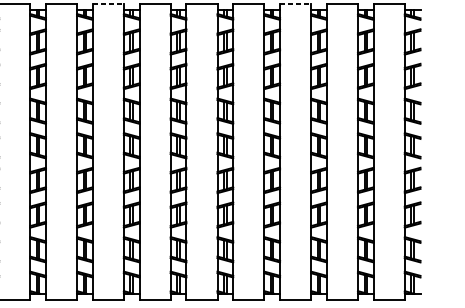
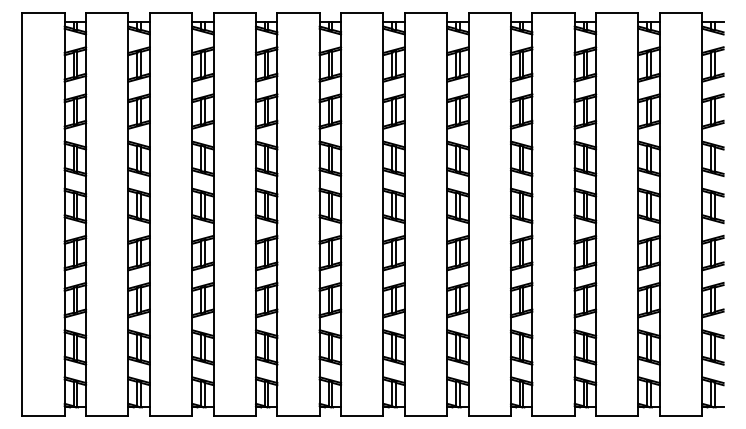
line: (109, 4) -> (299, 13), dashed -> solid
line: (296, 4) -> (554, 13), dashed -> solid

